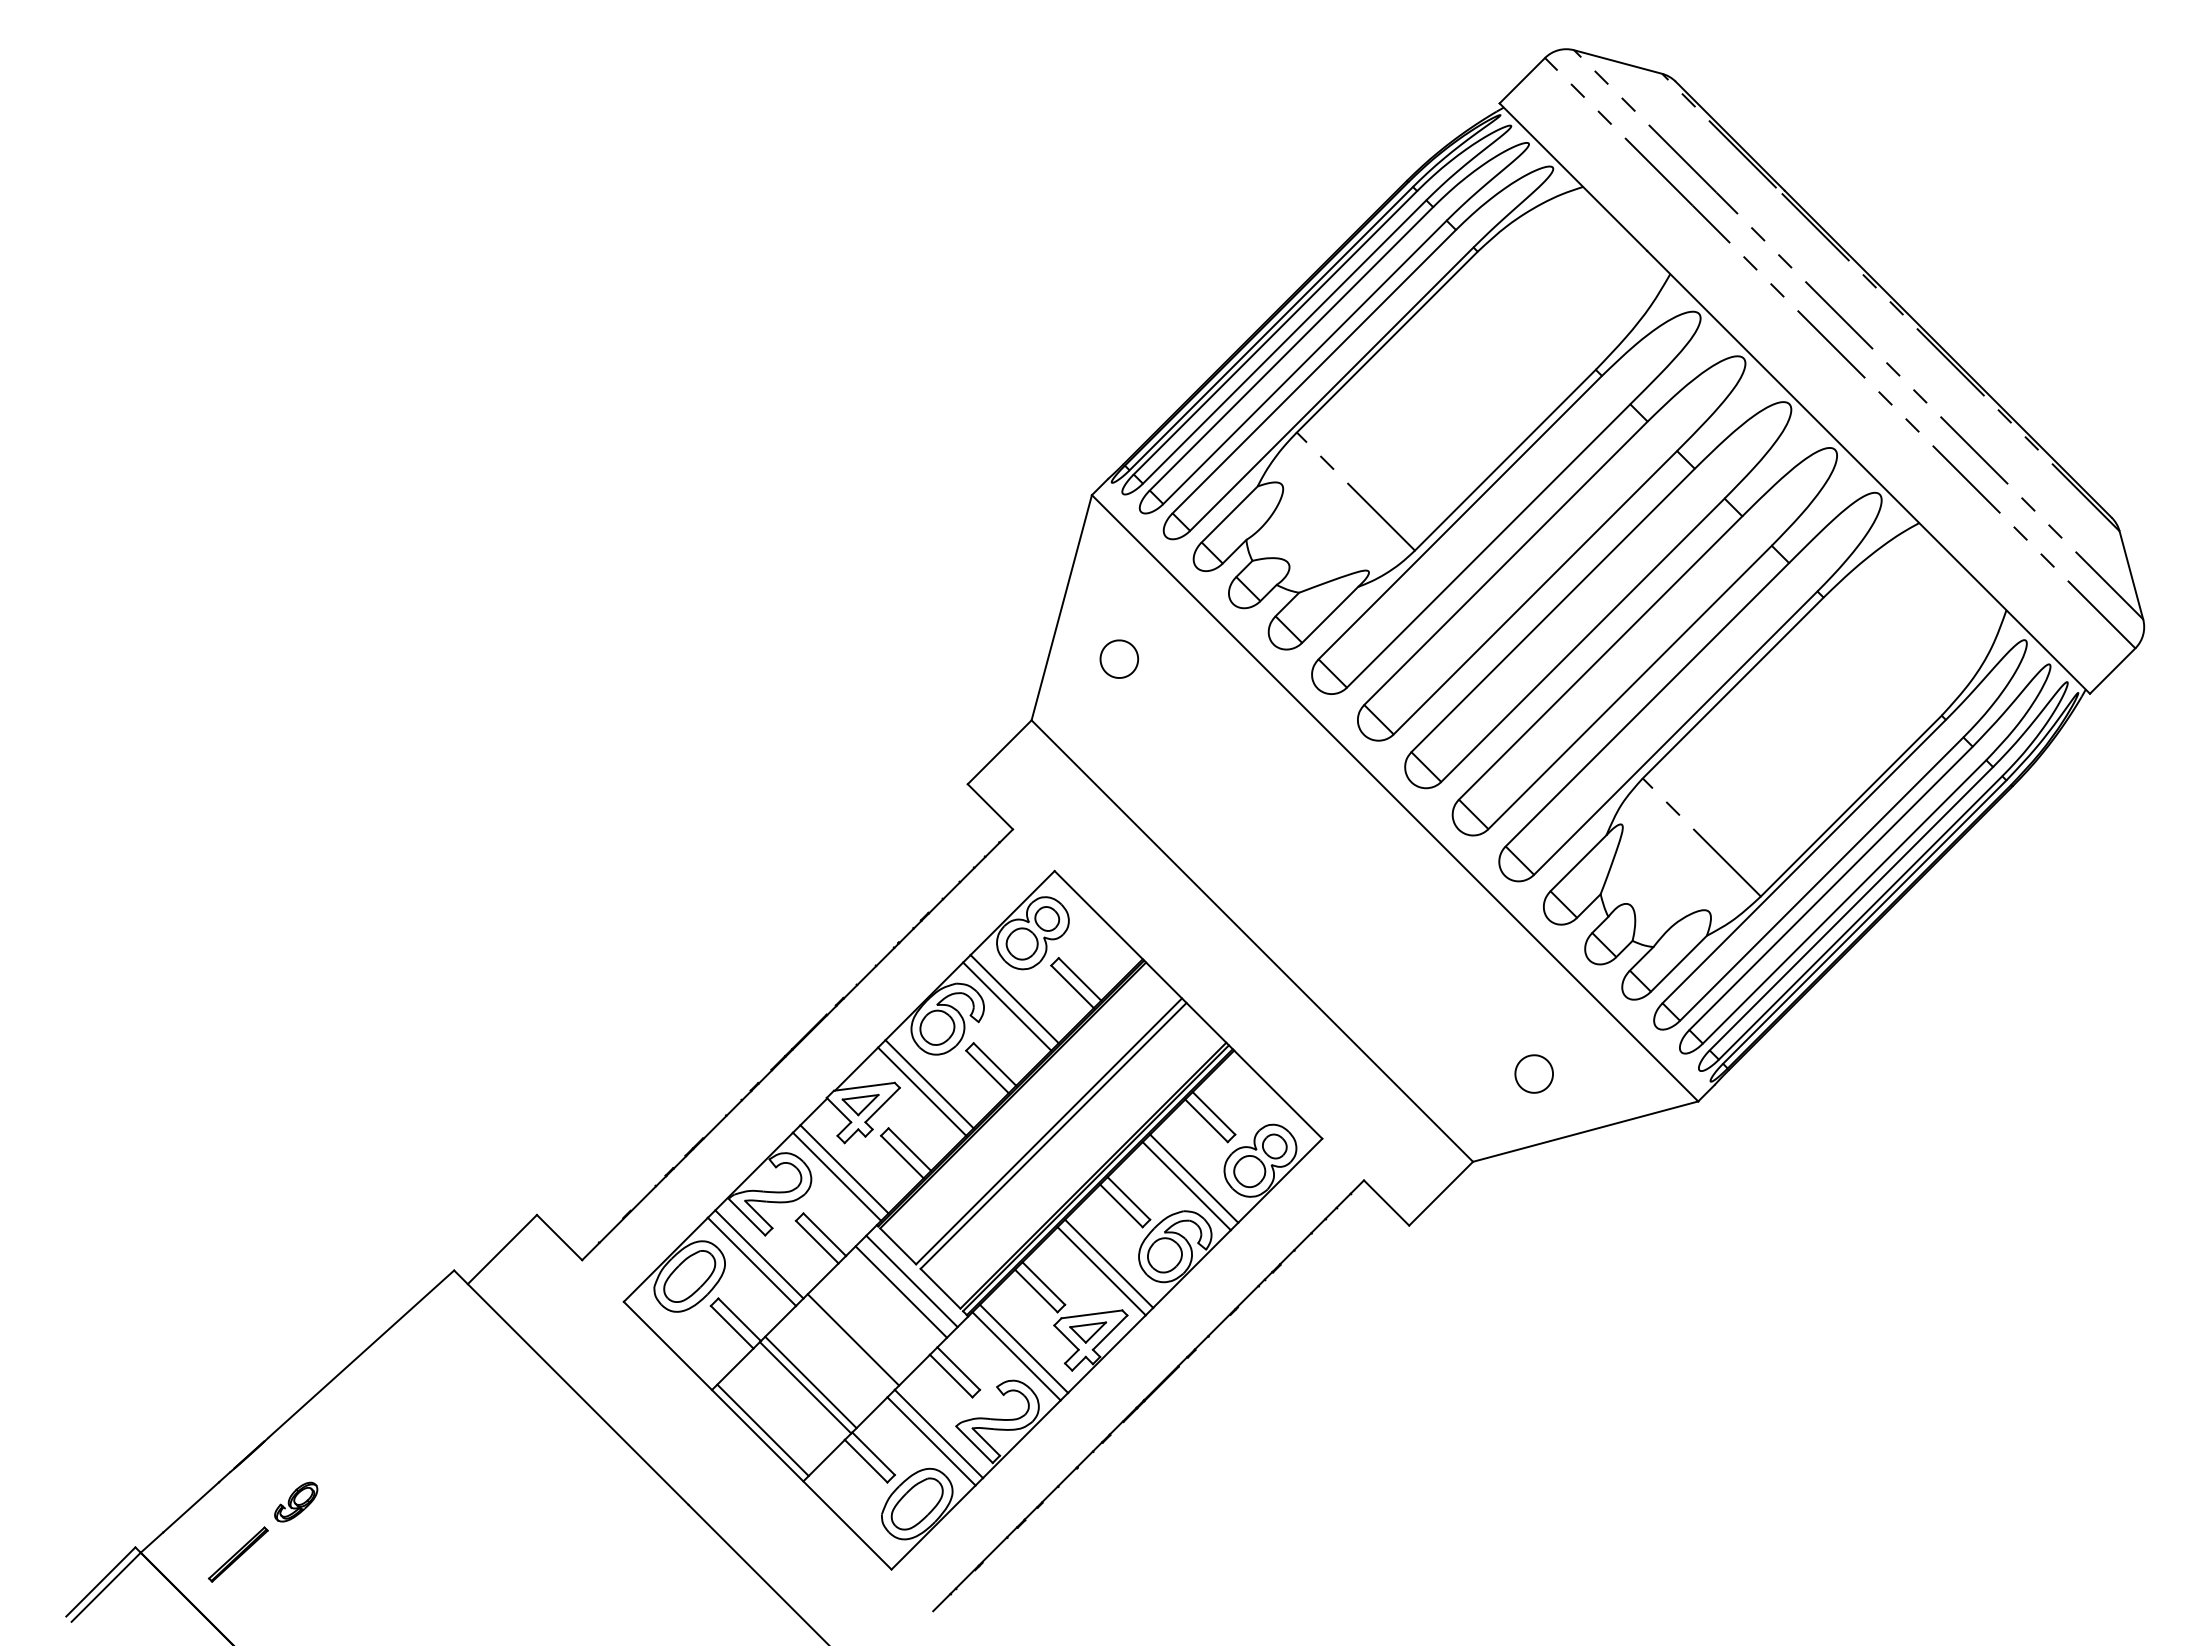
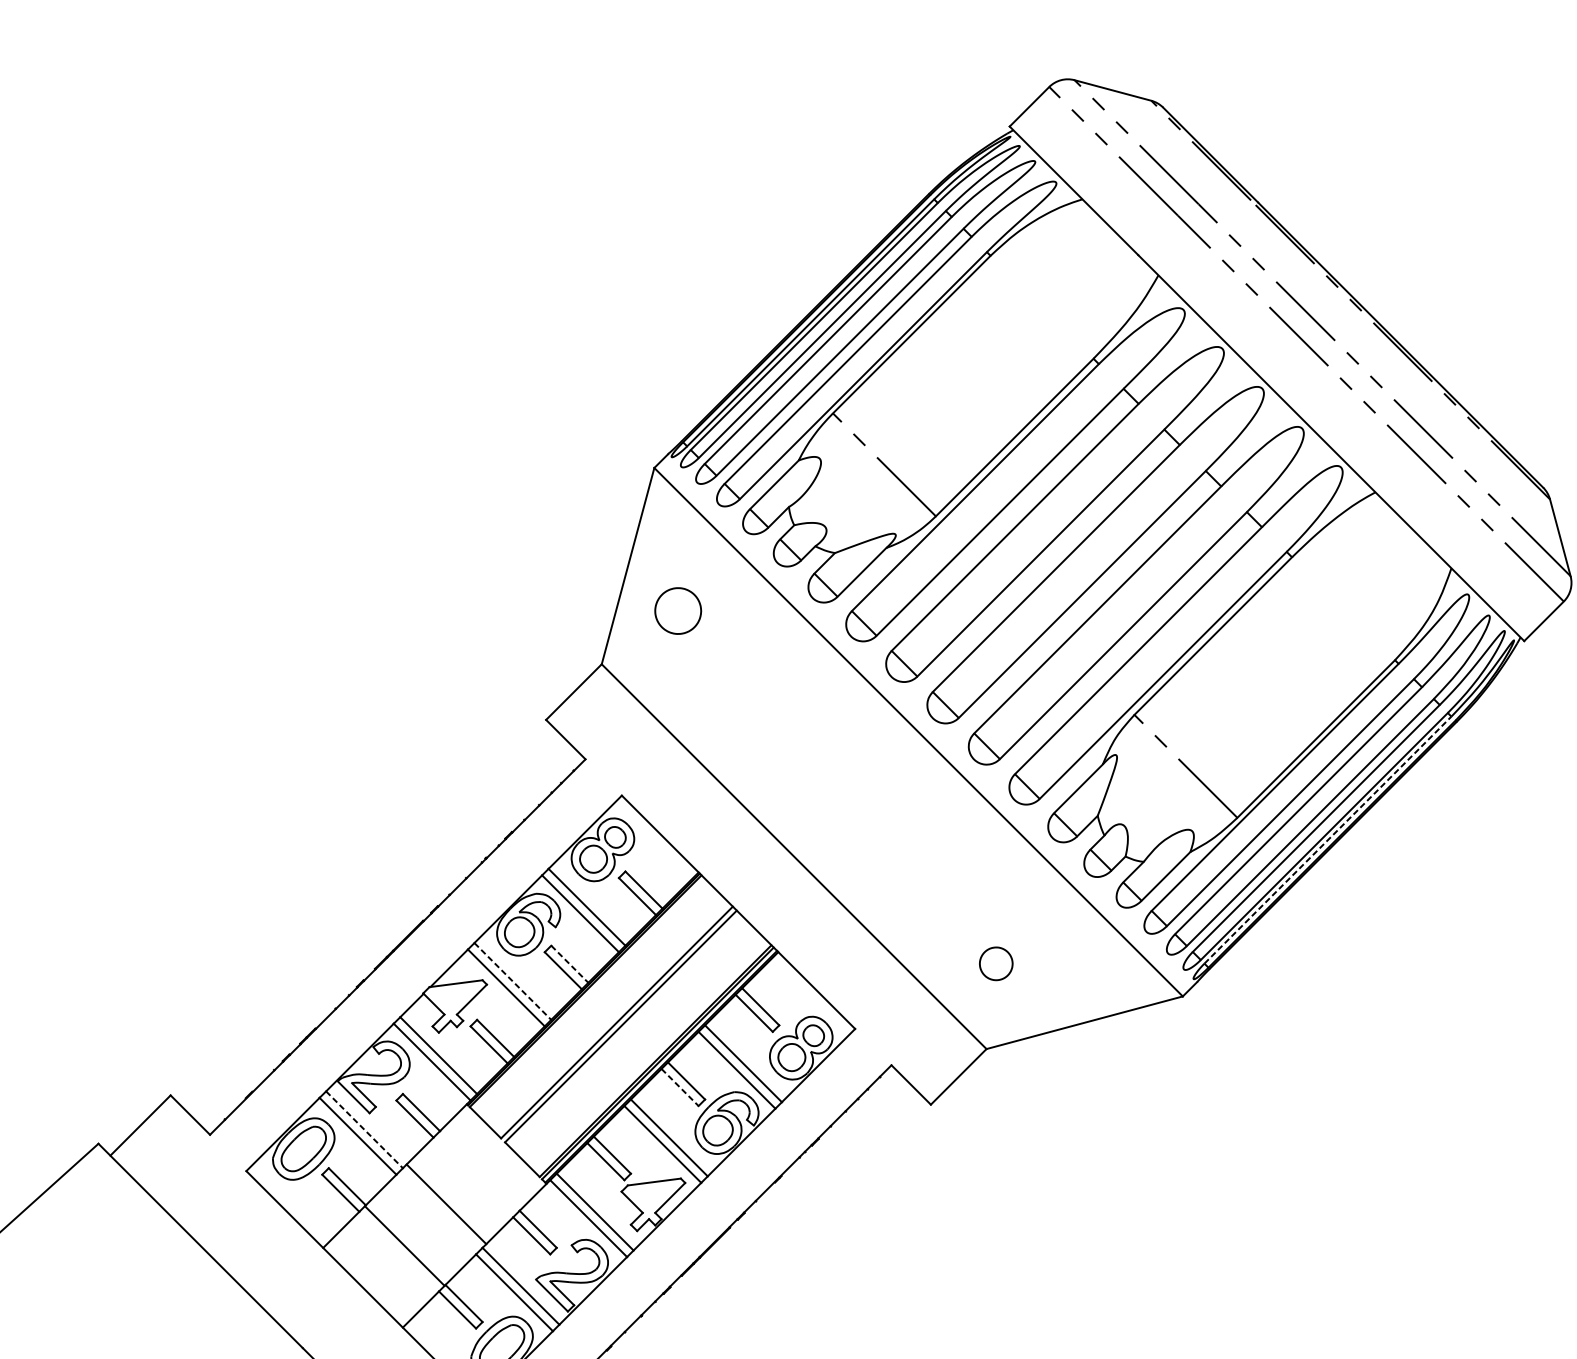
part: (1119, 658) -> (678, 610), size x1.4
line: (1865, 921) -> (1328, 839), solid -> dashed
line: (995, 1064) -> (570, 964), solid -> dashed
part: (1533, 1073) -> (995, 963), moved
line: (929, 1084) -> (512, 981), solid -> dashed
part: (860, 1104) -> (452, 999), removed
line: (1121, 1206) -> (680, 1088), solid -> dashed
line: (759, 1254) -> (364, 1129), solid -> dashed
line: (911, 1281) -> (497, 1153), removed
line: (901, 1291) -> (488, 1162), removed
part: (1087, 1332) -> (650, 1197), removed
line: (810, 1382) -> (409, 1241), removed
line: (762, 1430) -> (367, 1283), removed

